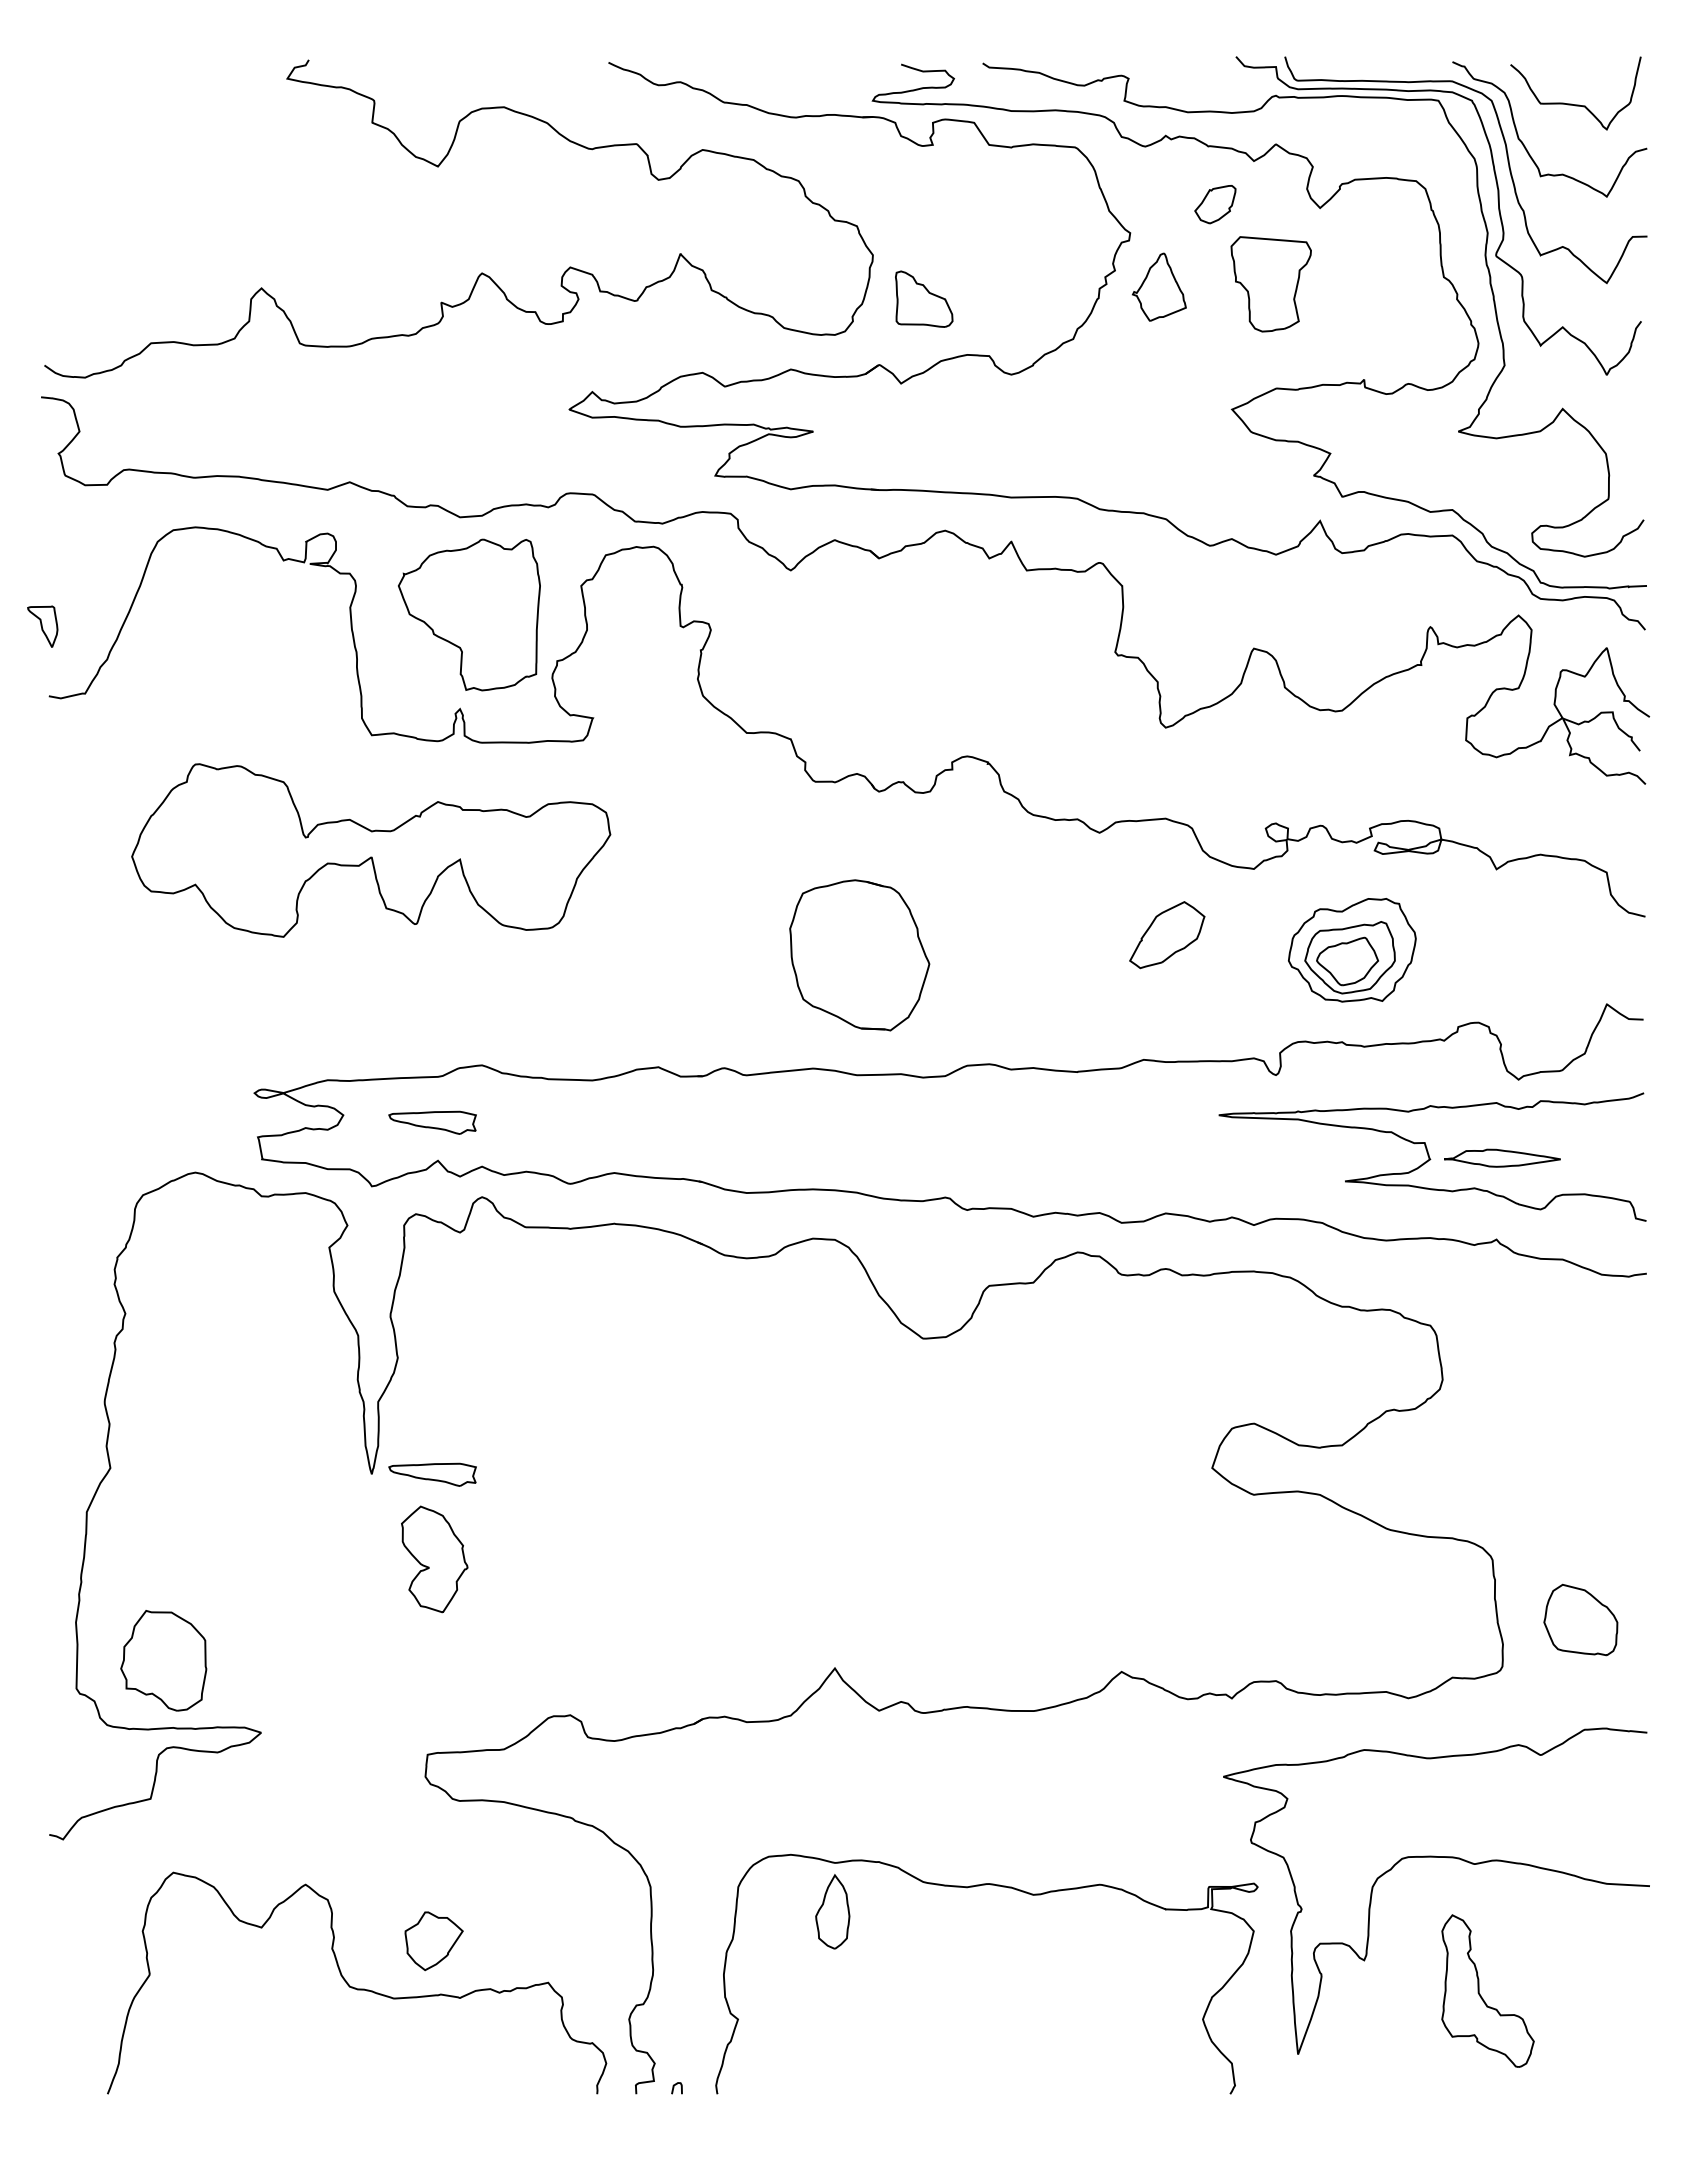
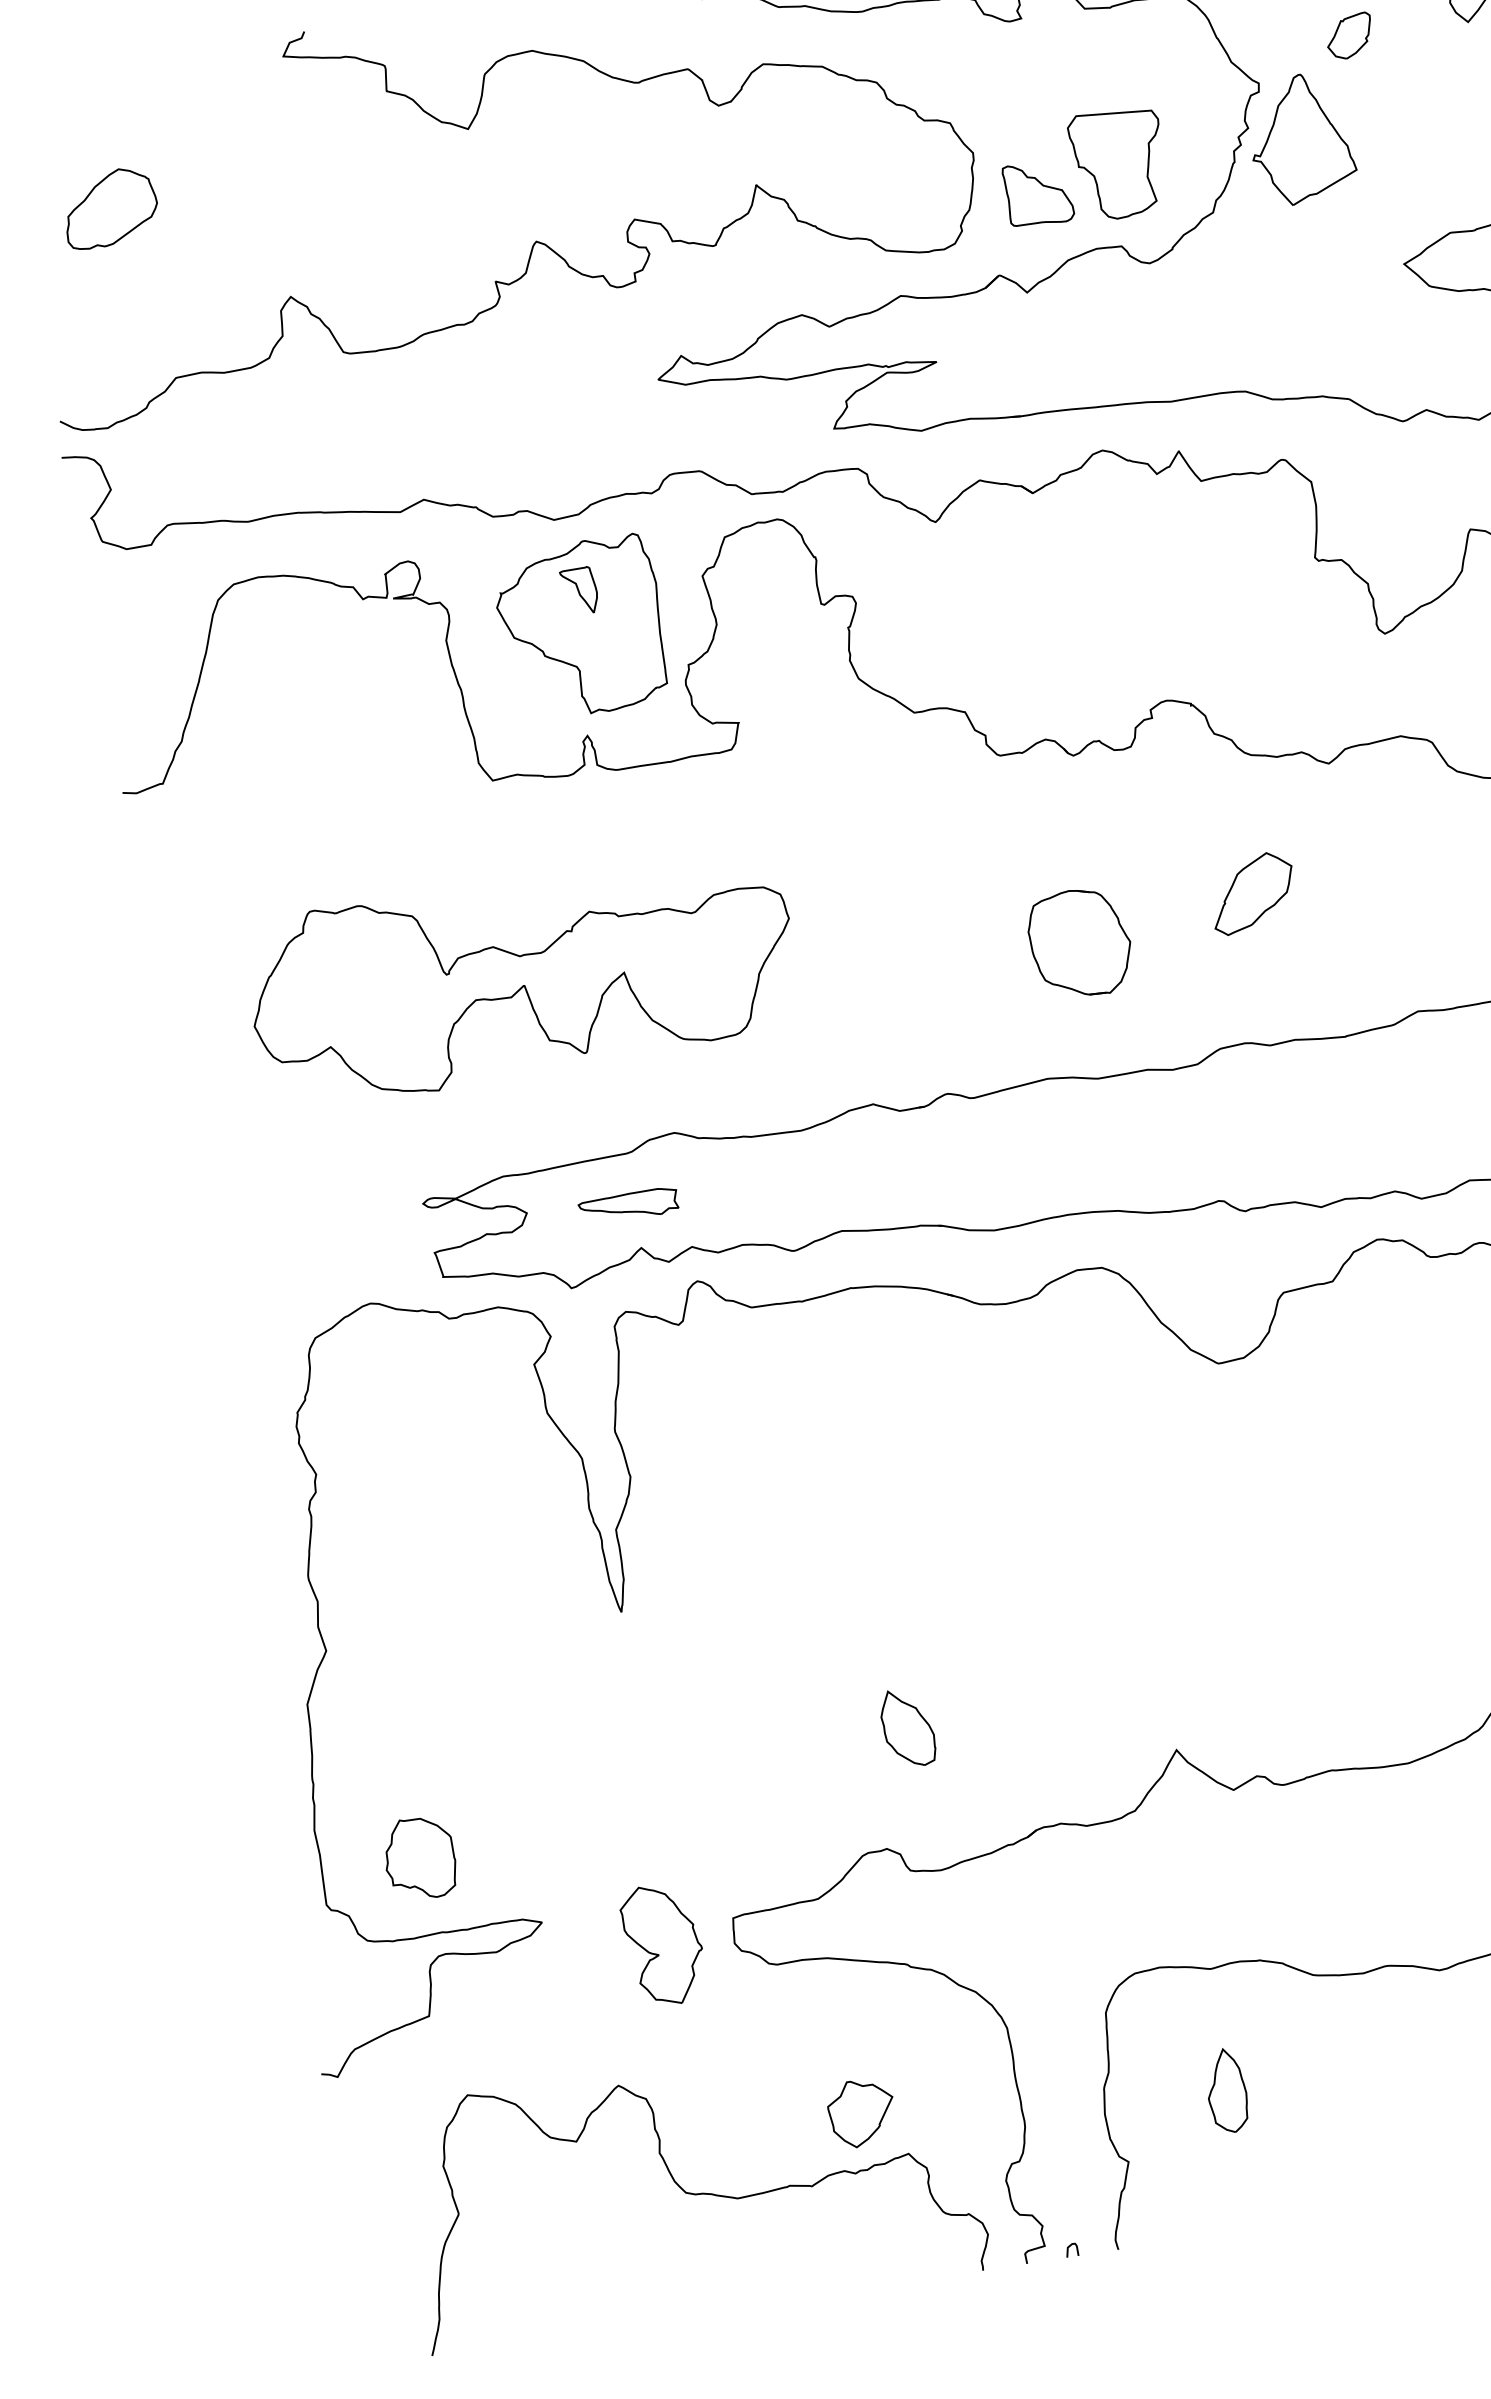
part: (116, 186) -> (109, 207), added
part: (1270, 284) -> (1118, 164), moved
part: (1159, 287) -> (1301, 139), size x1.67
part: (42, 626) -> (579, 591), moved
part: (371, 850) -> (522, 977), moved
part: (1167, 935) -> (1253, 893), moved
part: (859, 955) -> (1079, 943), size x0.62
part: (432, 1474) -> (689, 1601), removed
part: (434, 1559) -> (663, 1944), moved
part: (604, 1612) -> (907, 1727), added
part: (163, 1660) -> (419, 1858), size x0.71
part: (832, 1911) -> (1226, 2090), moved
part: (433, 1941) -> (861, 2113), moved

